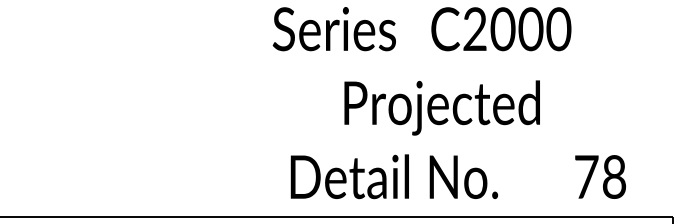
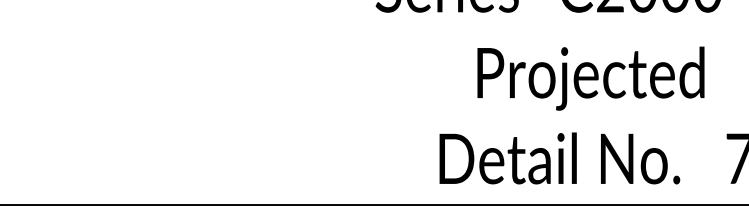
text: (441, 107) -> (590, 78), moved
text: (394, 176) -> (559, 158), moved

